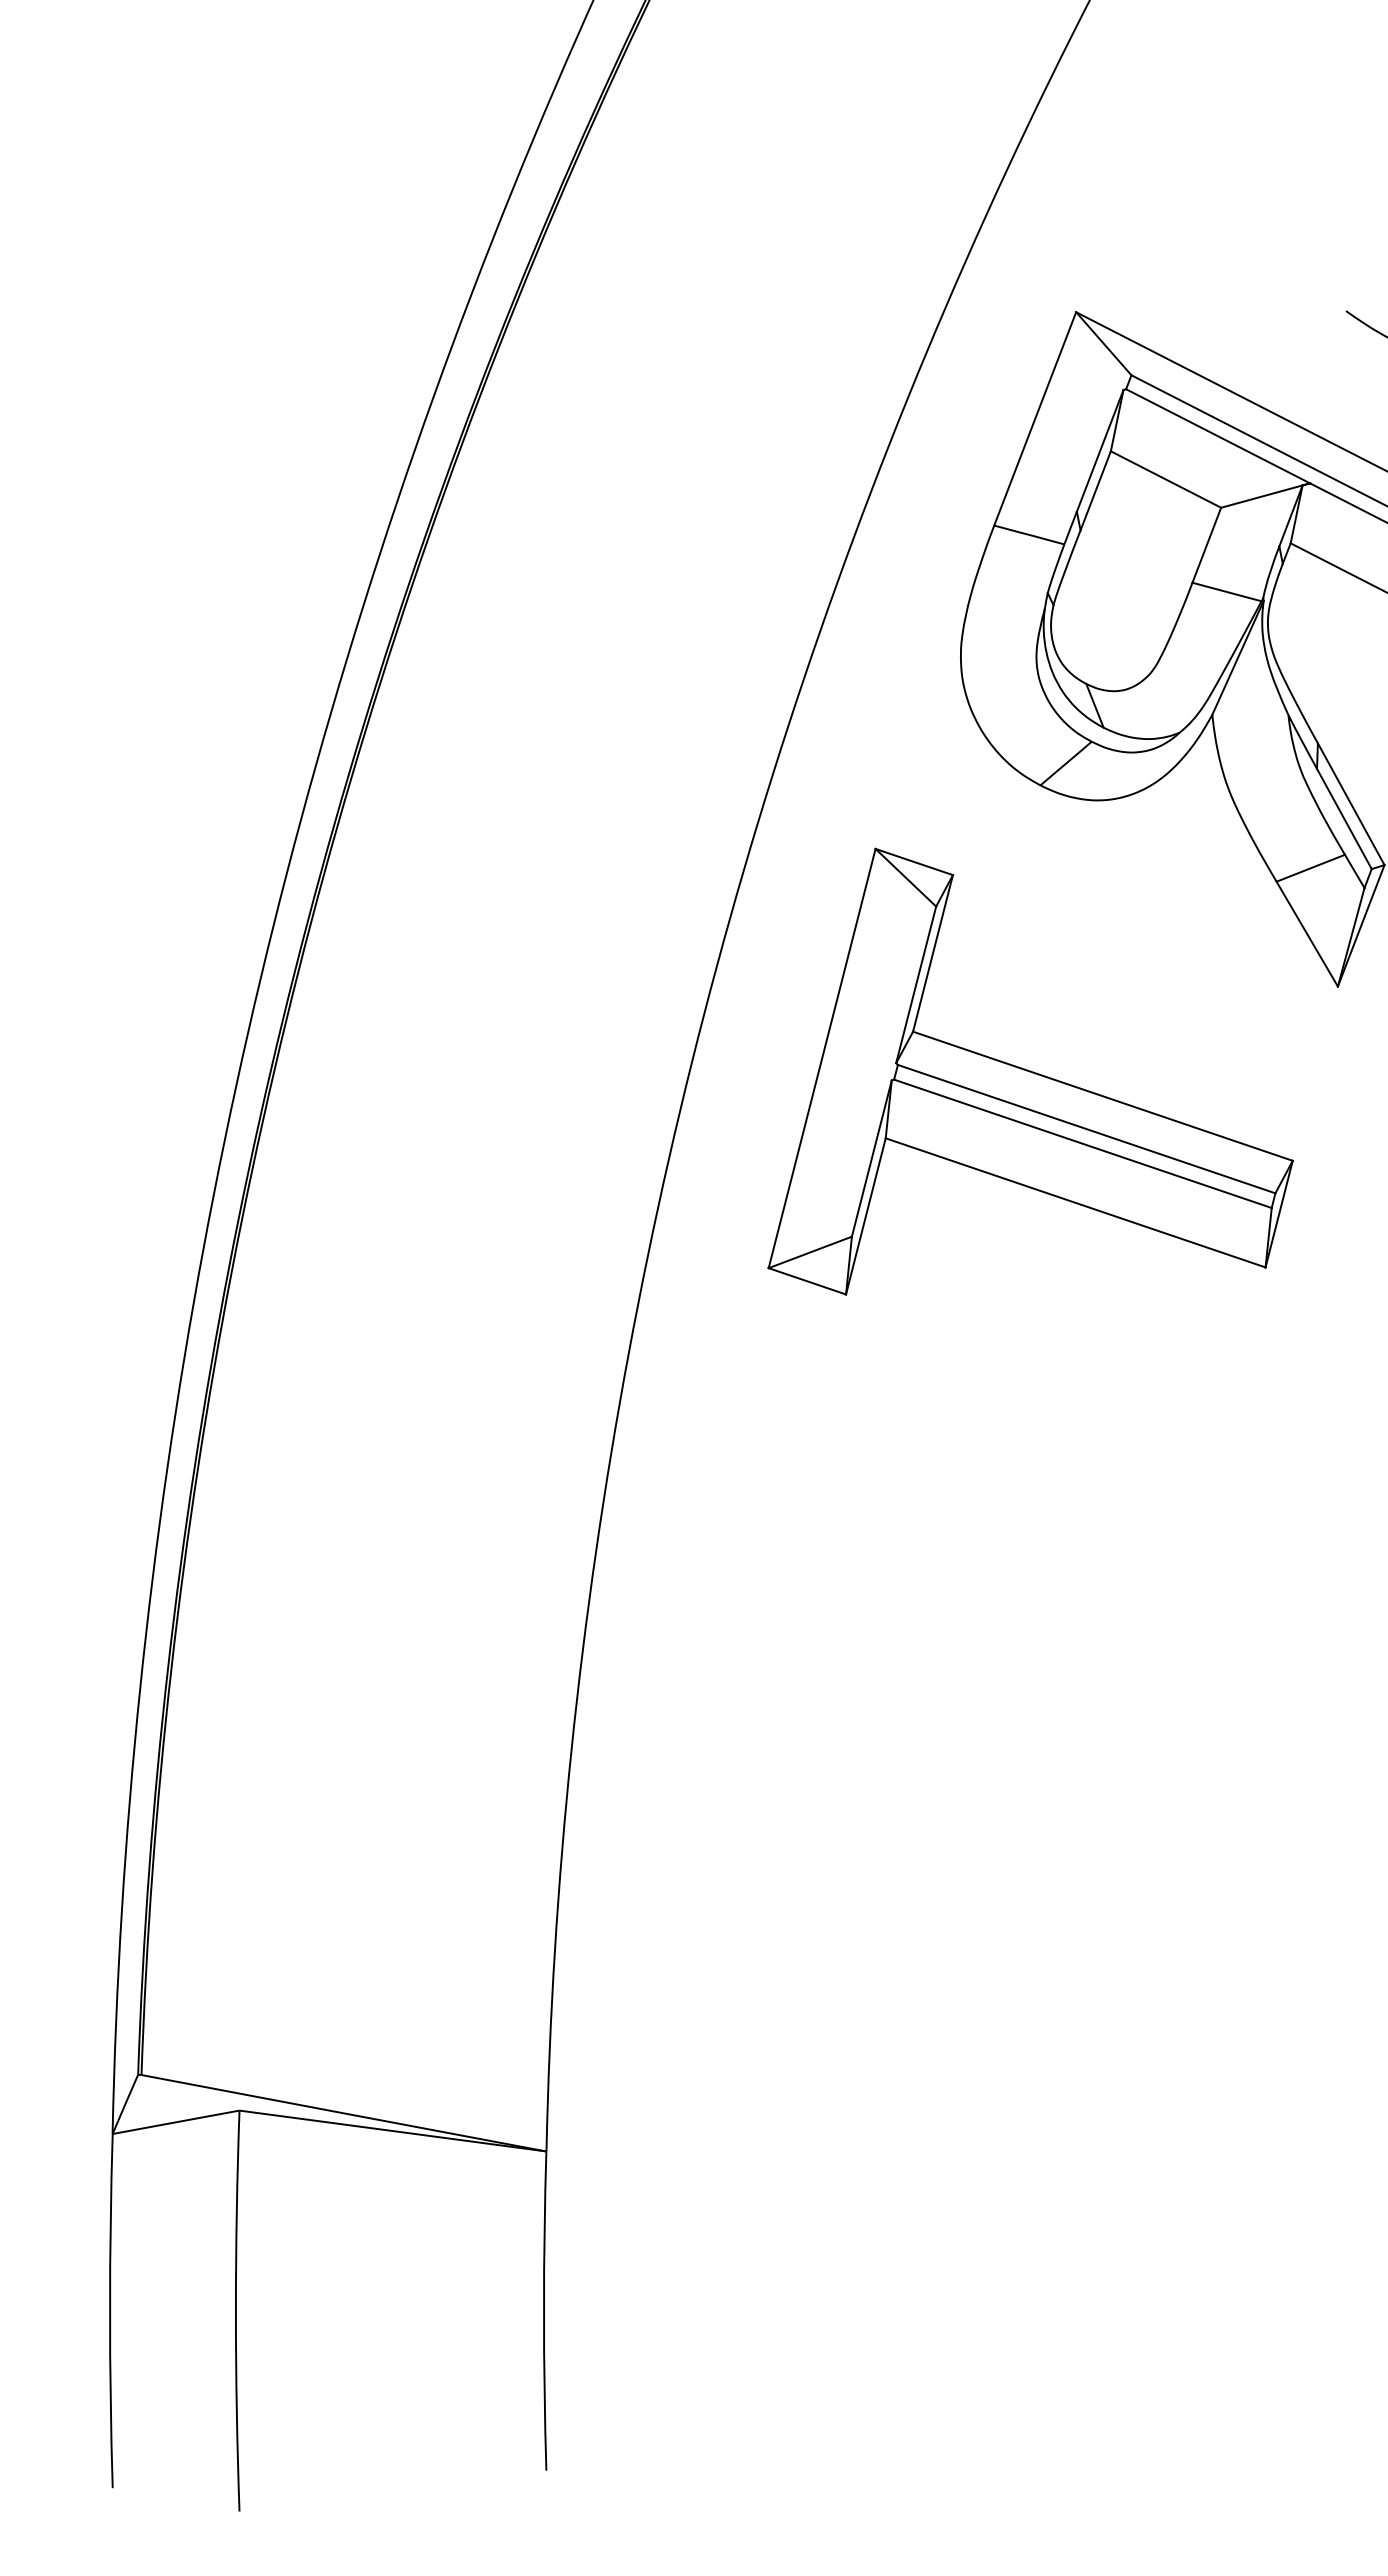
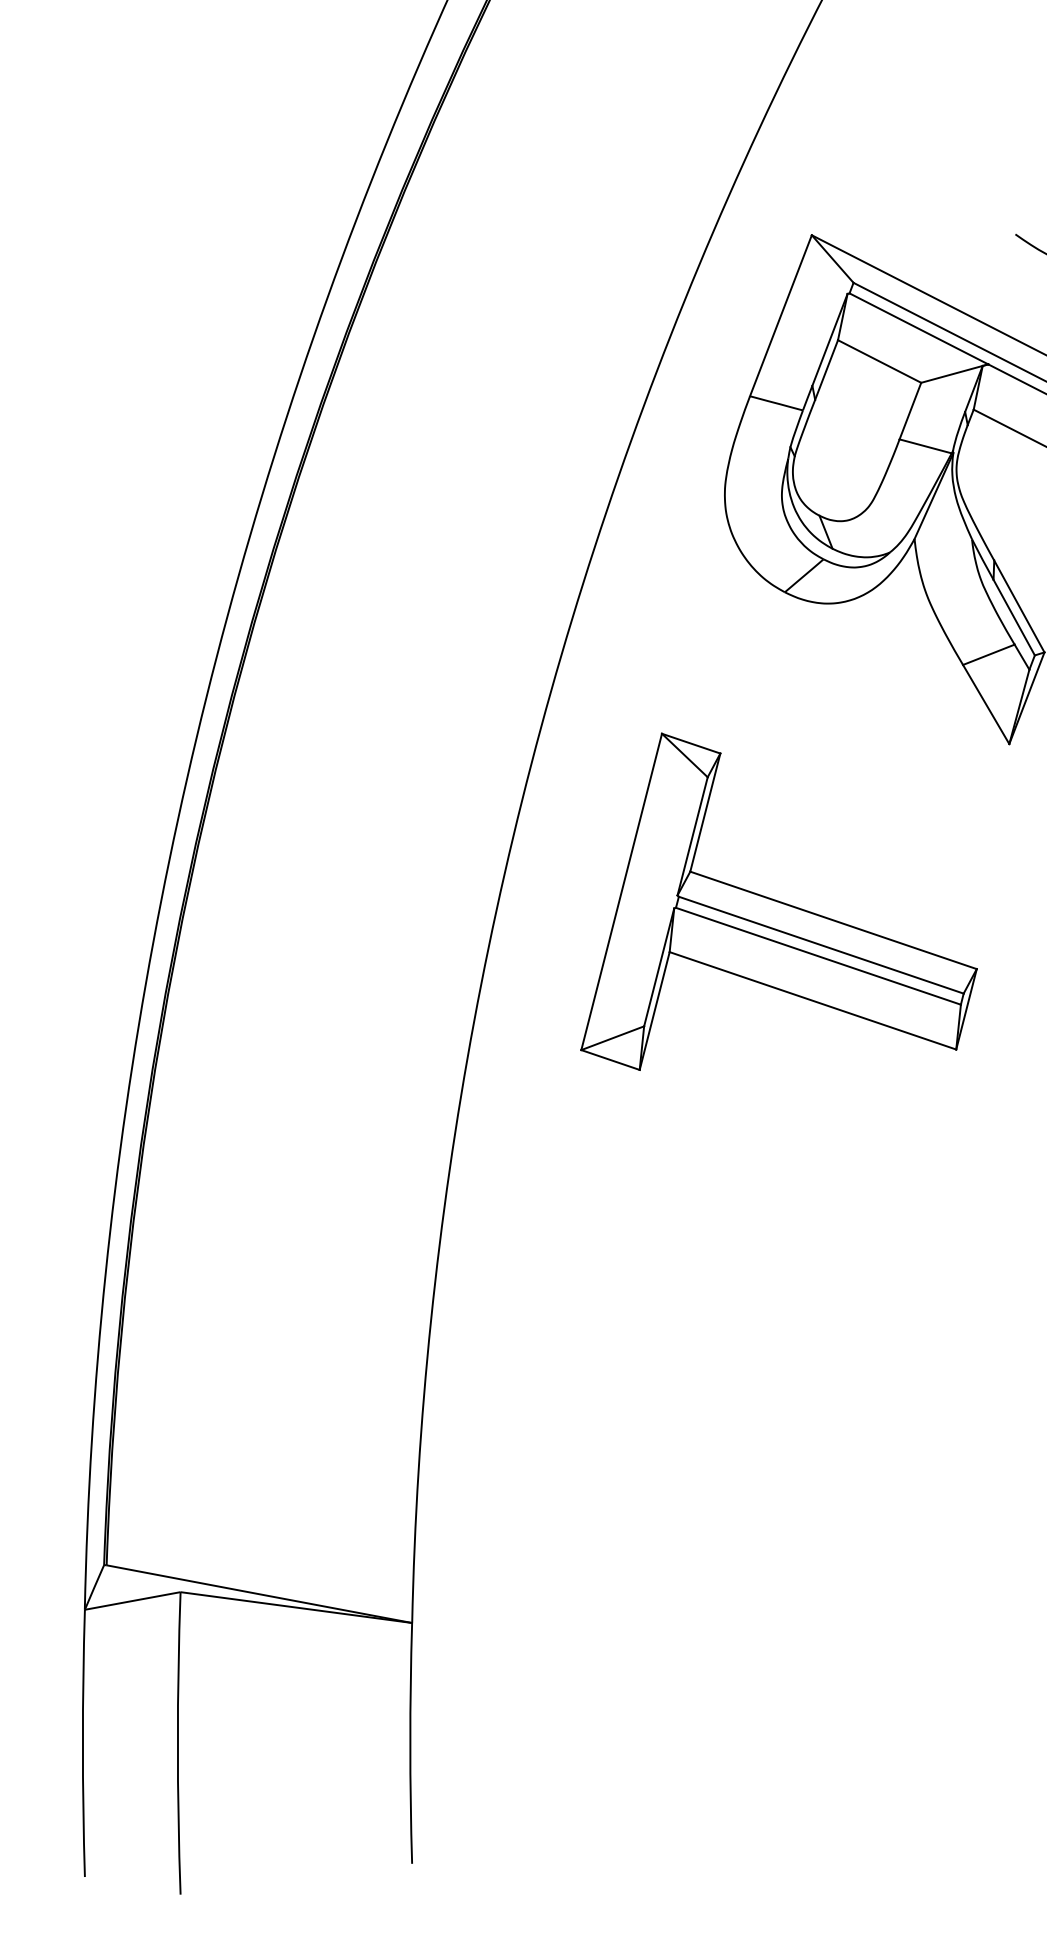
part: (1030, 1071) -> (778, 901), moved

